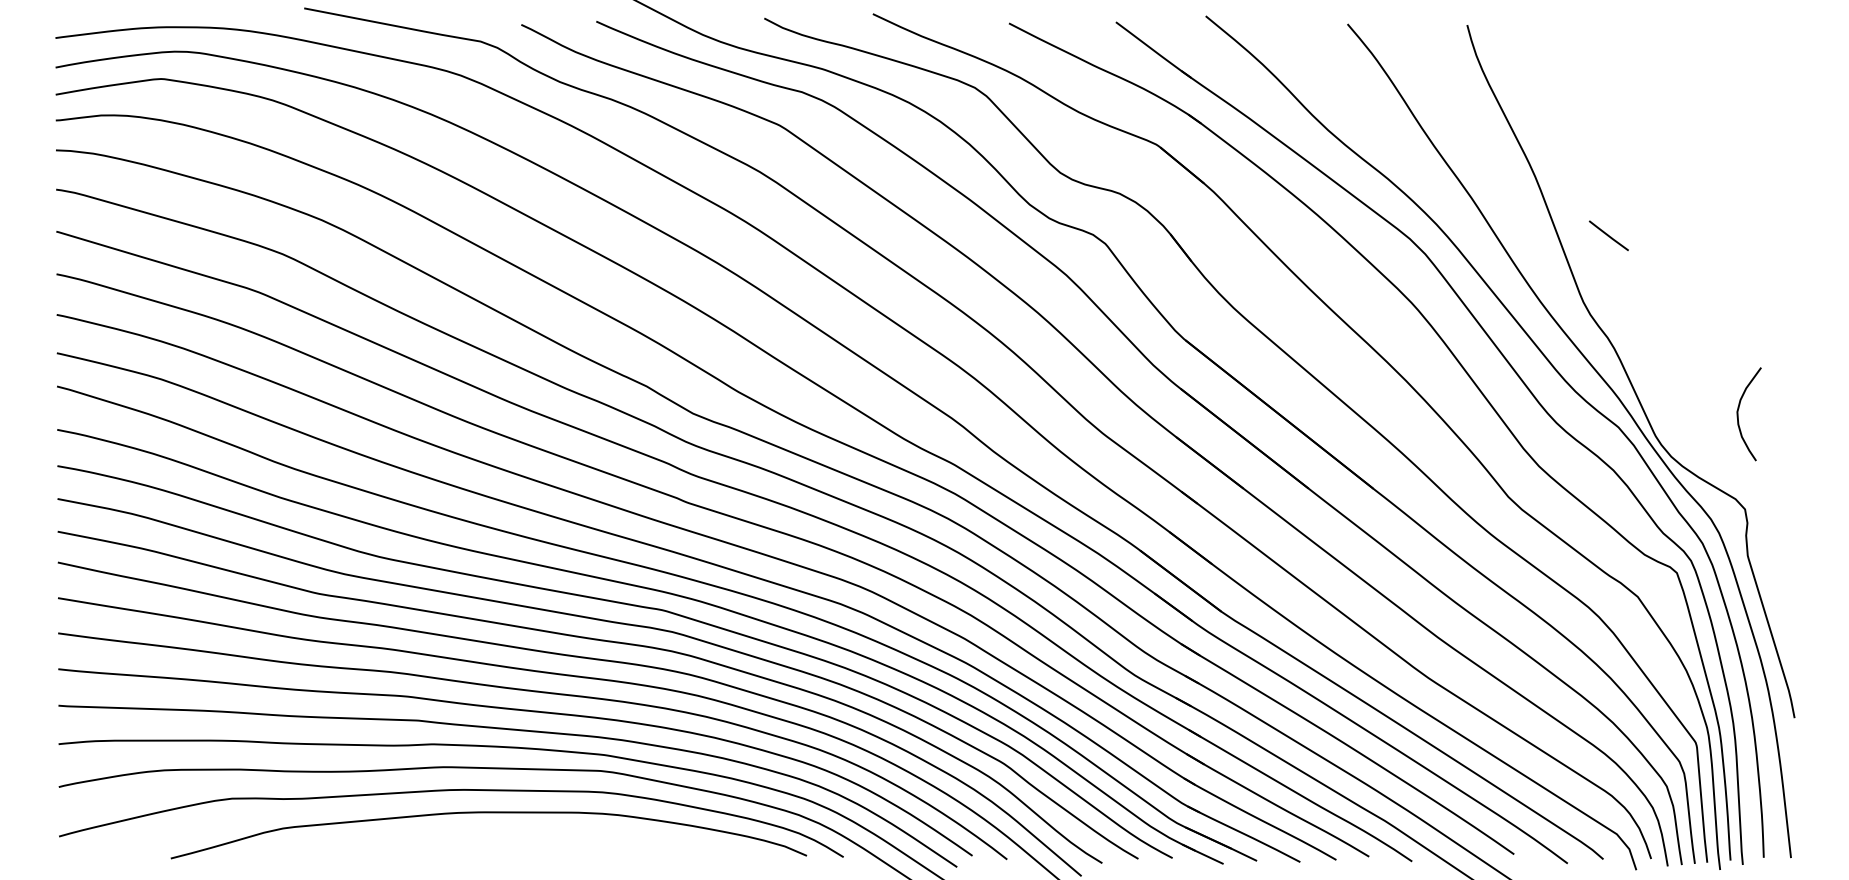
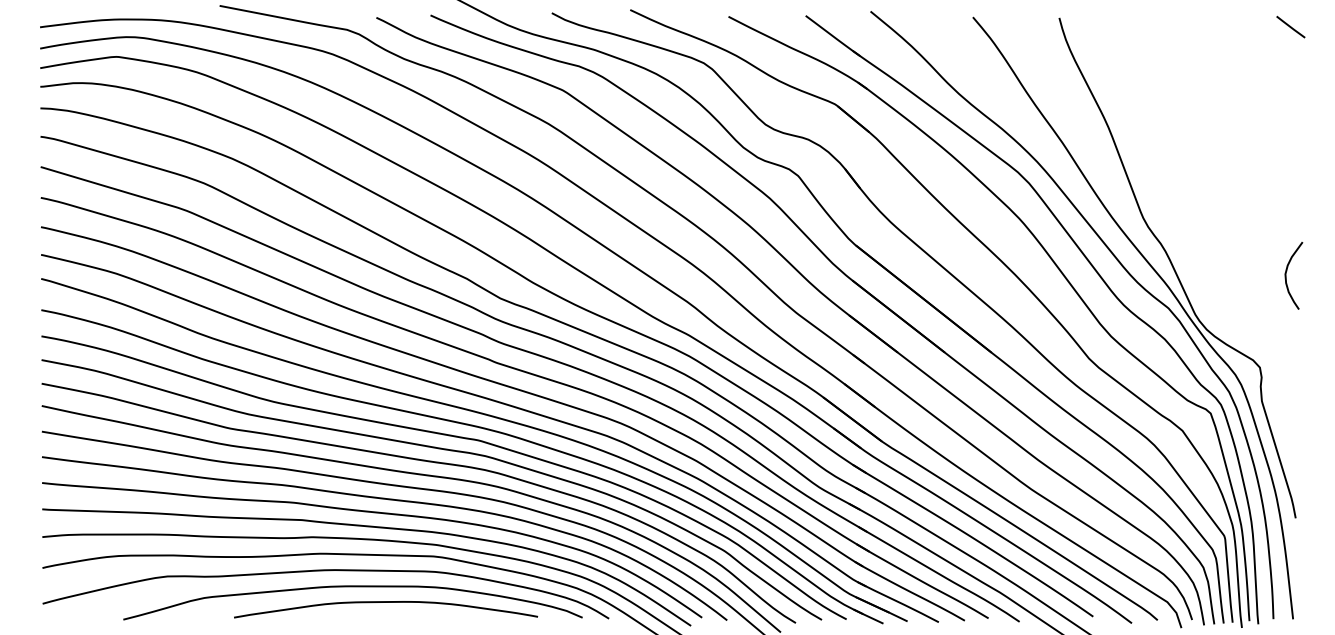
line: (1608, 235) -> (1290, 26), moved
curve: (1738, 414) -> (1286, 275), moved
curve: (534, 834) -> (385, 602), added

